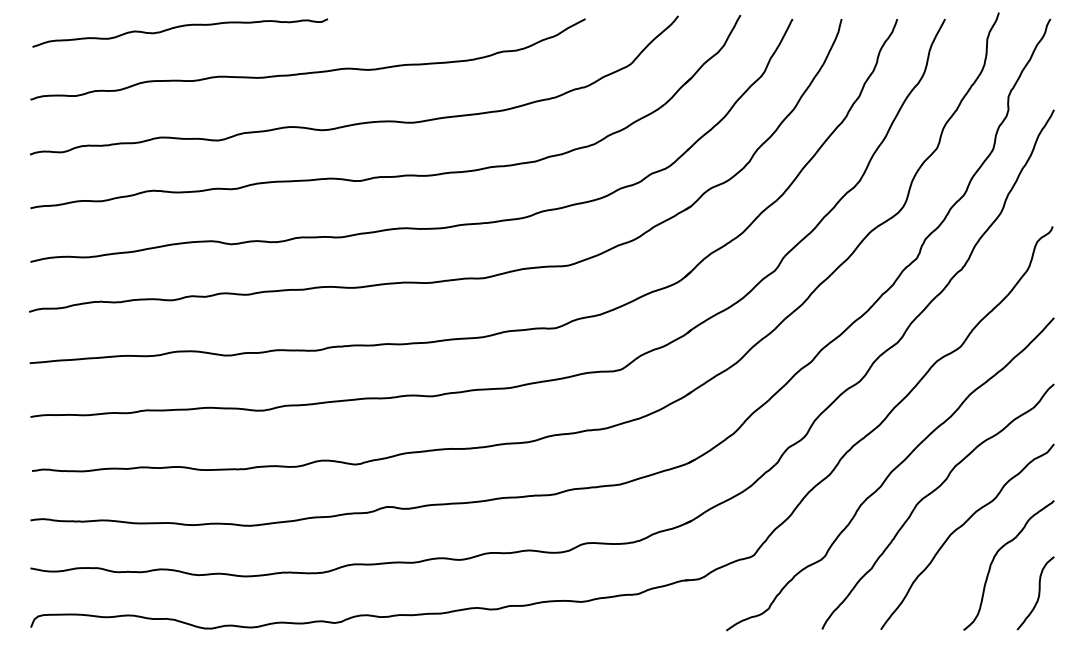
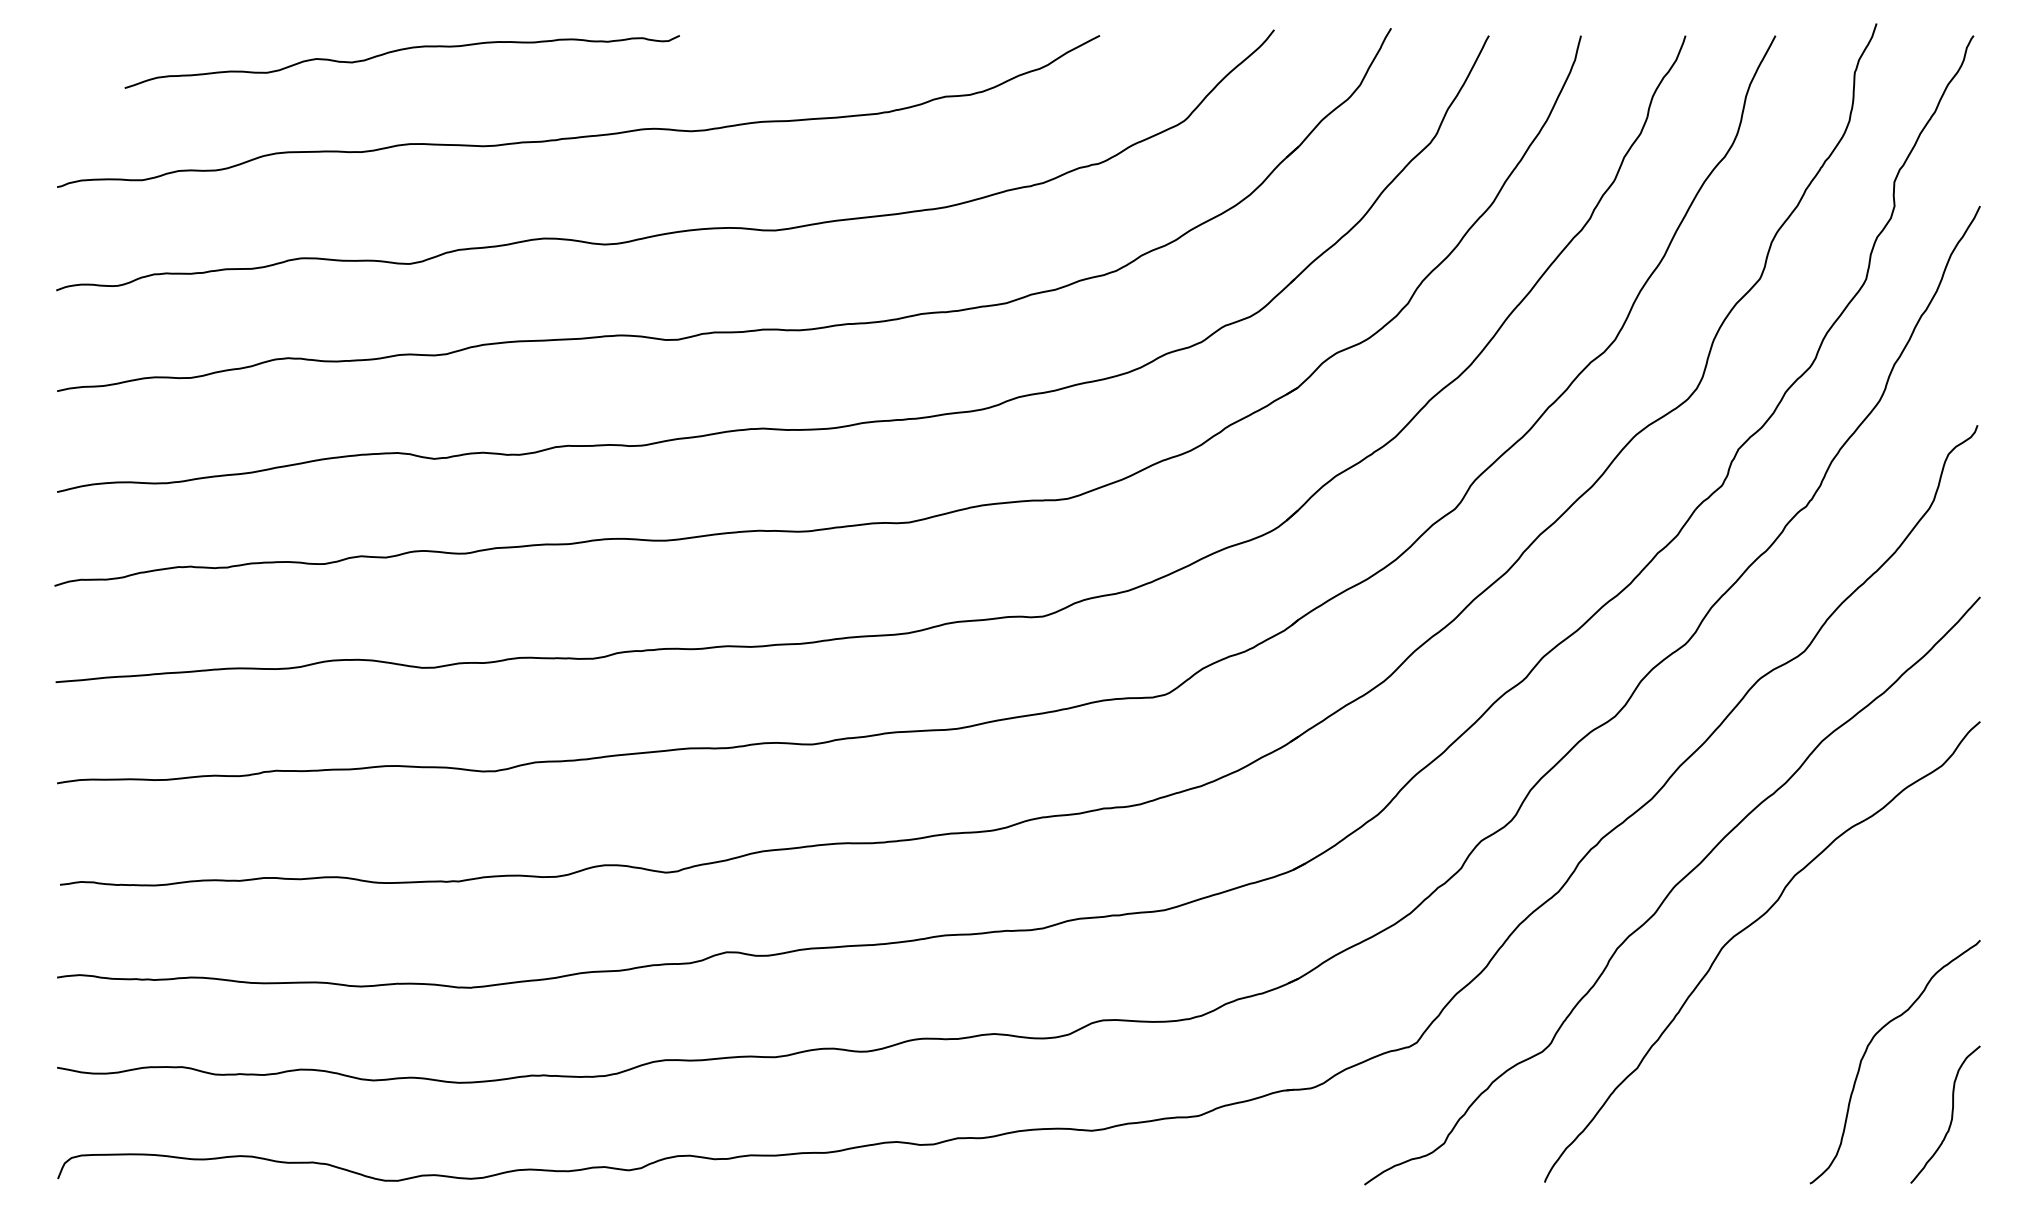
curve: (180, 27) -> (402, 51), moved
curve: (961, 527) -> (1806, 990), removed

